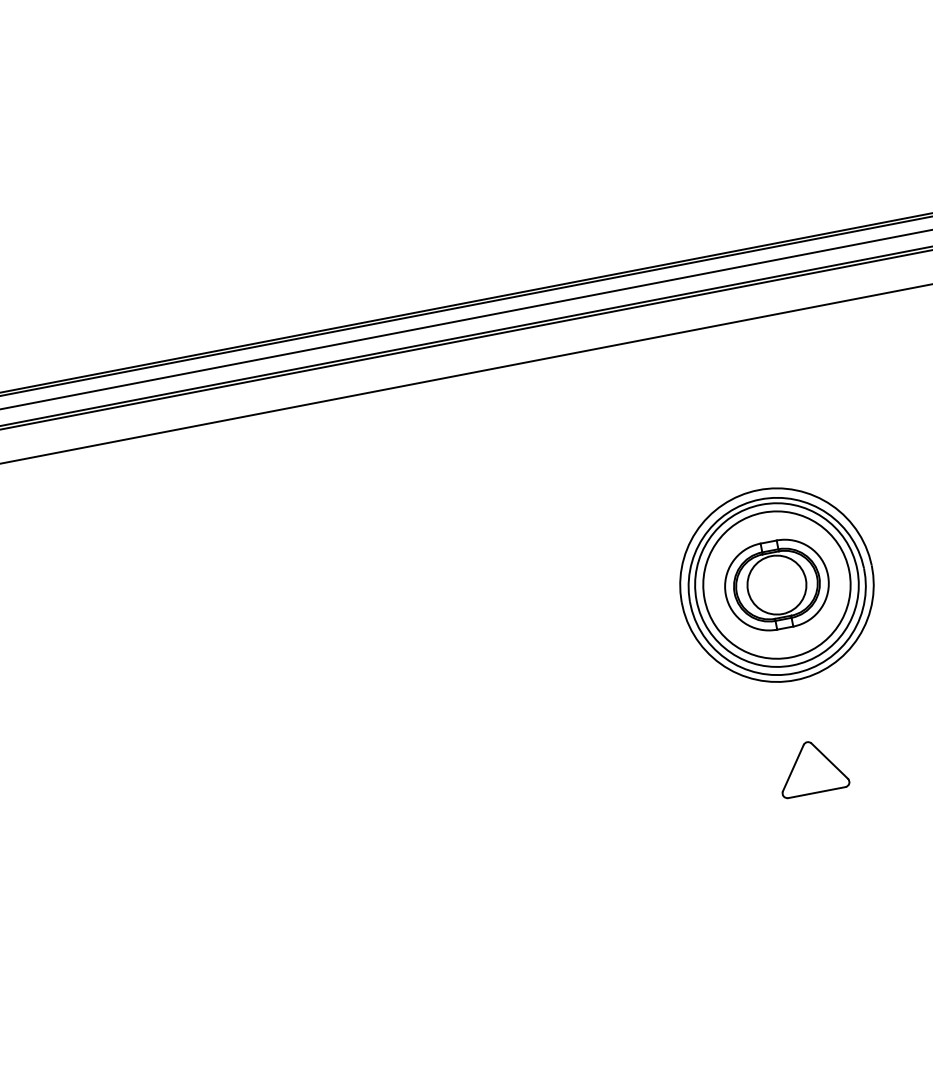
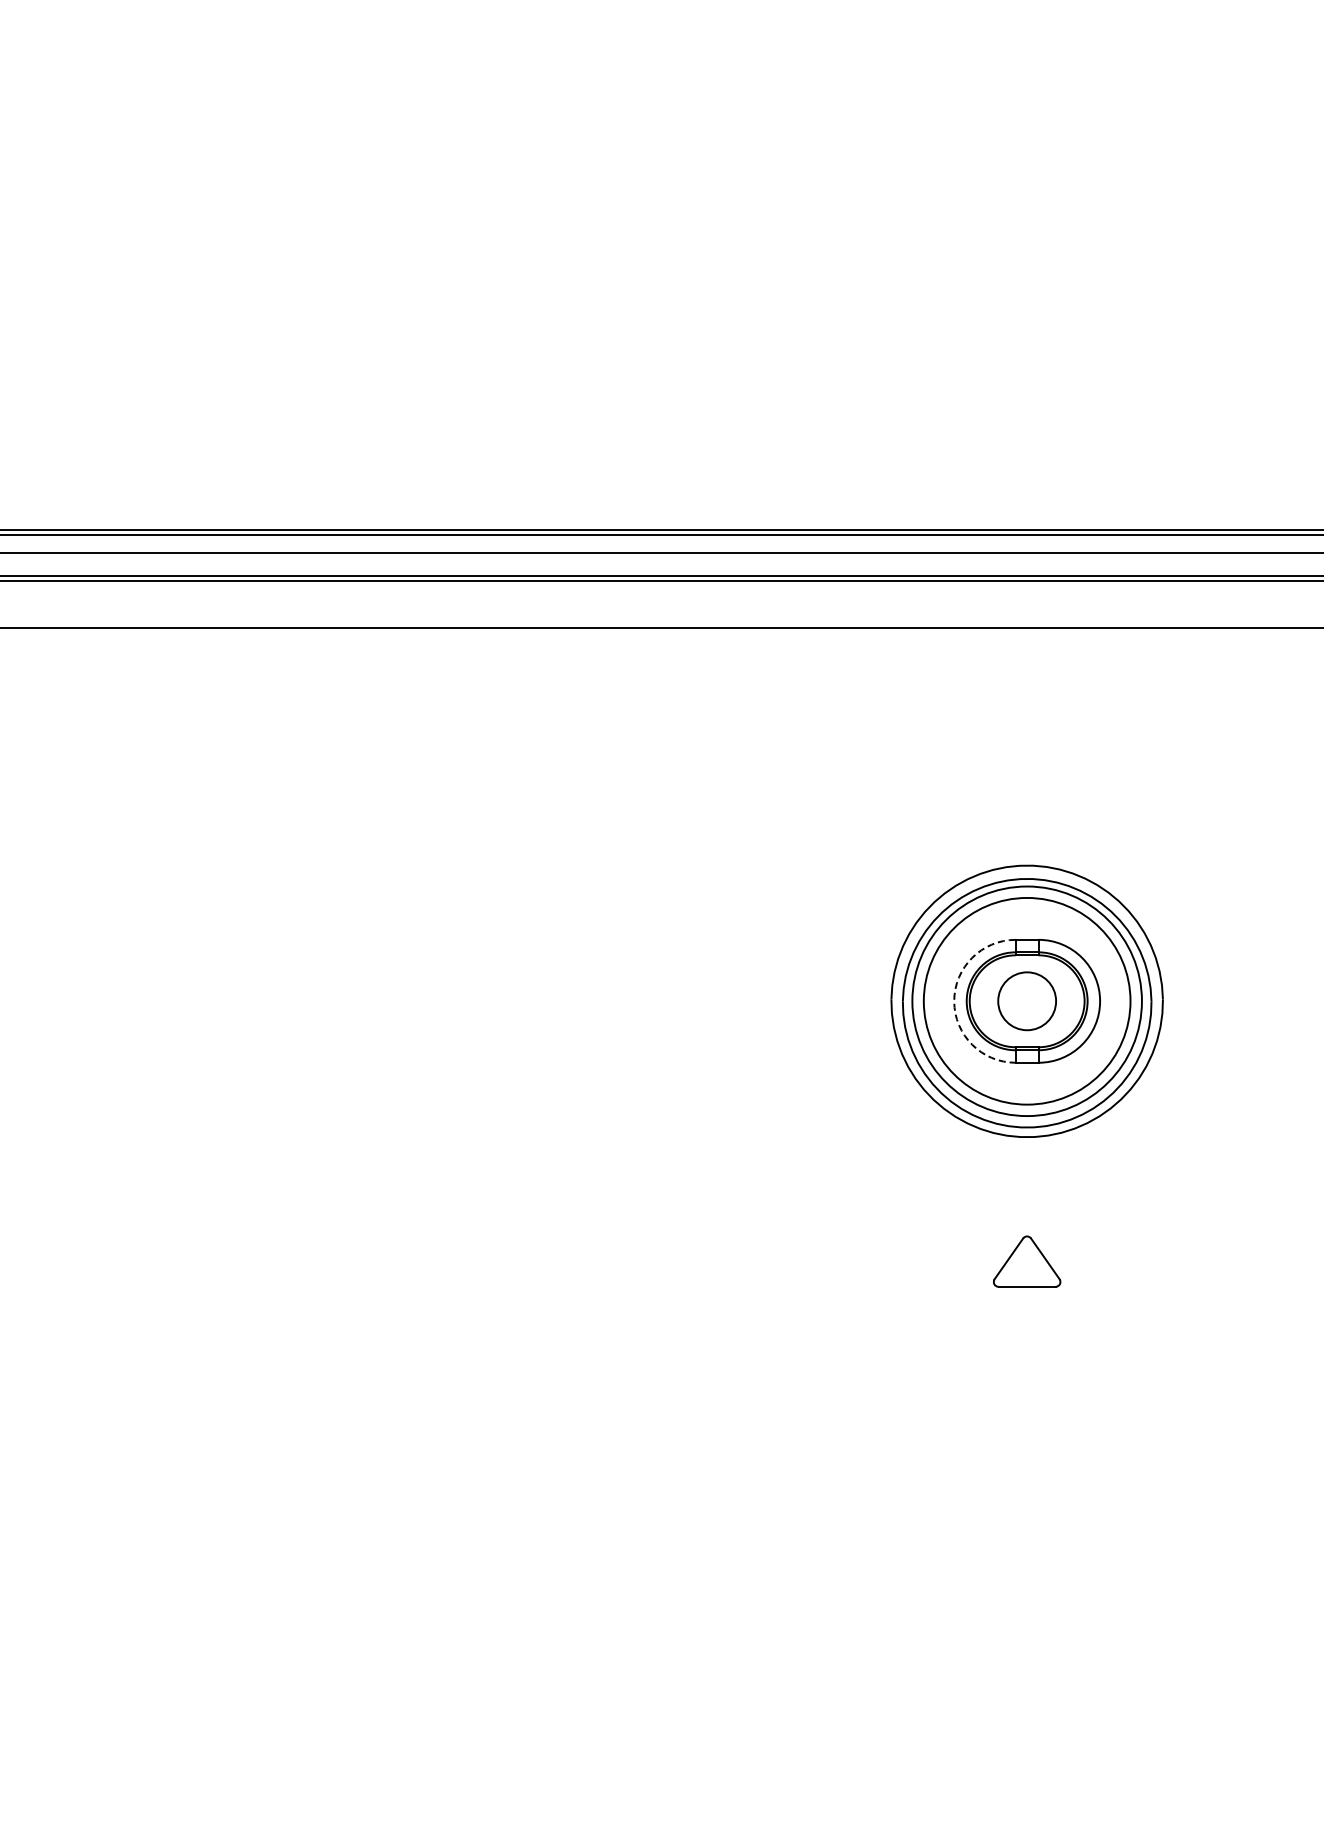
circle: (776, 584) -> (1026, 1000), size x0.7
arc: (726, 595) -> (954, 1001), solid -> dashed
part: (811, 767) -> (1026, 1261), size x0.7

